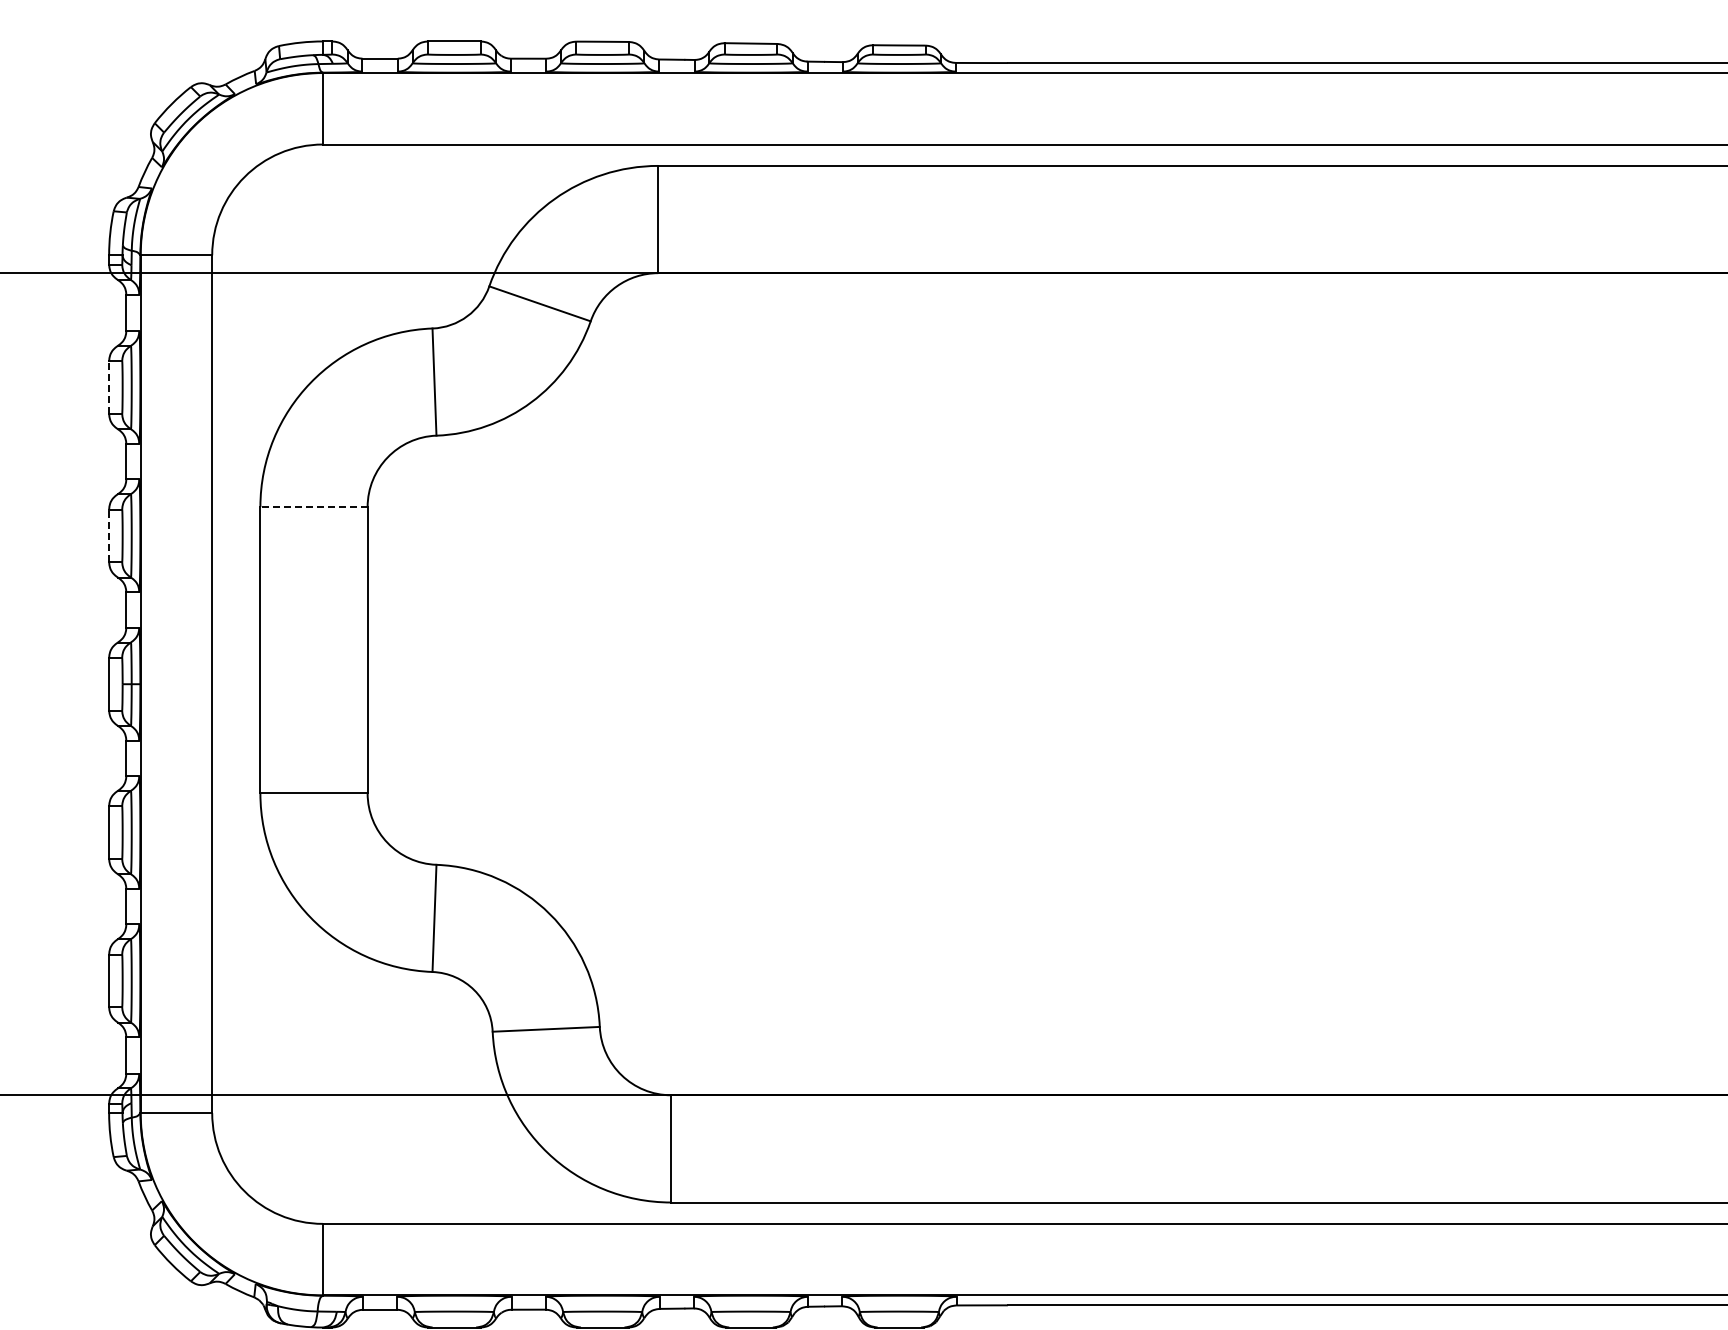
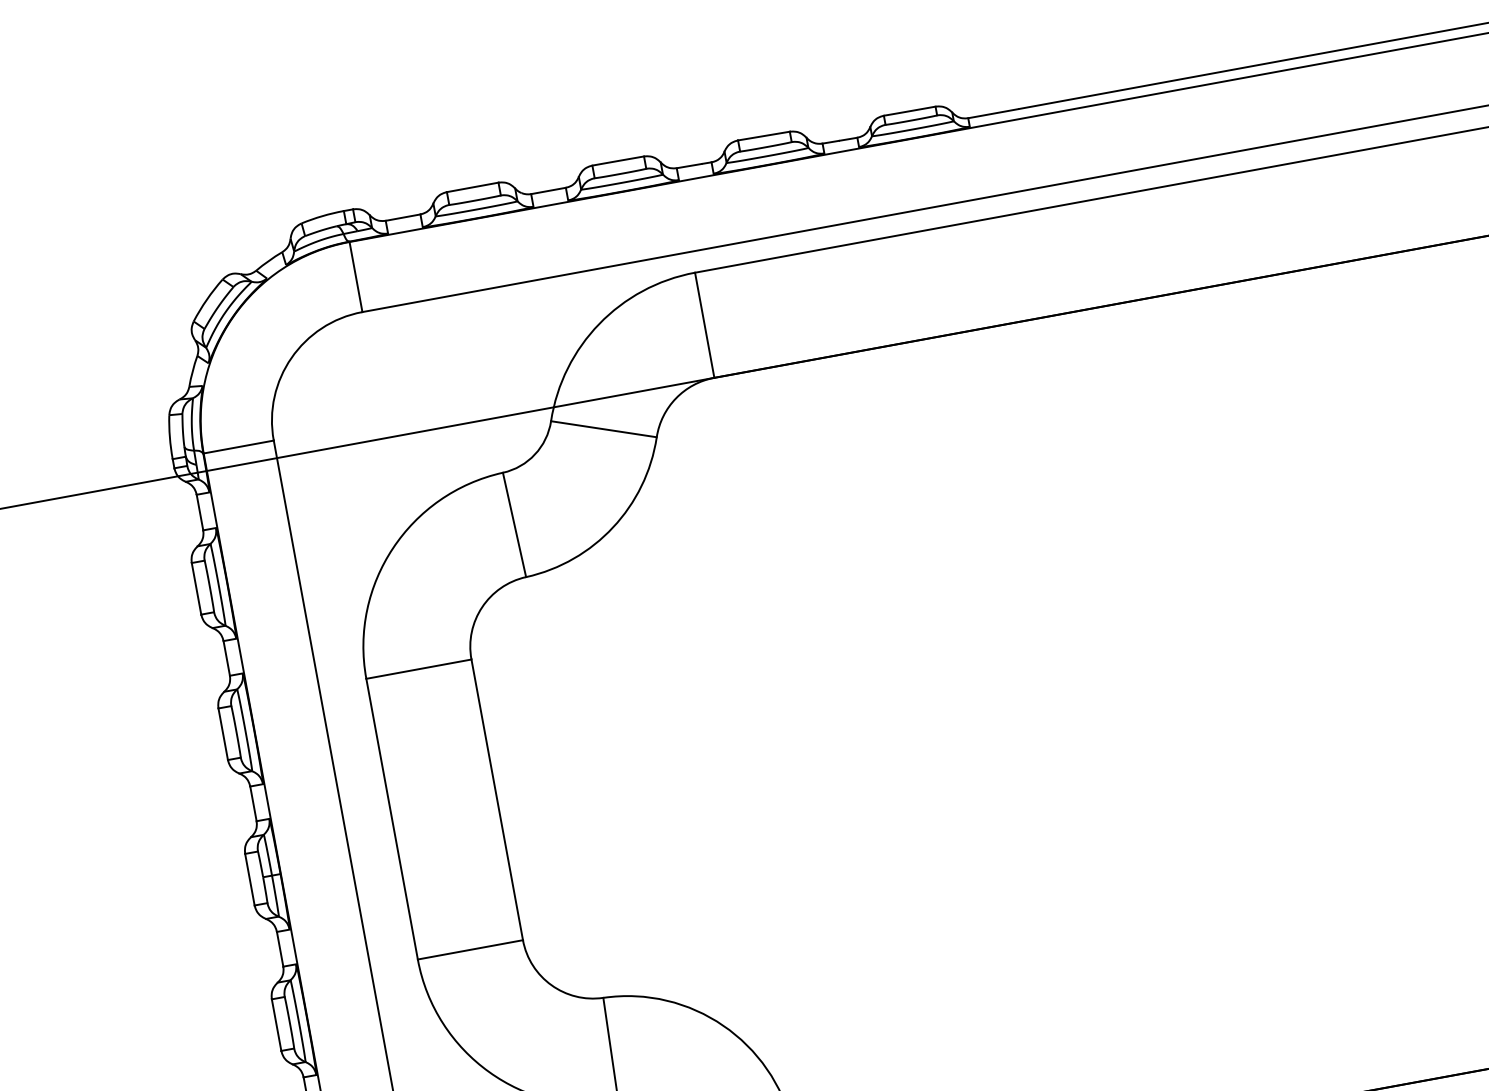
line: (109, 387) -> (196, 588), dashed -> solid
line: (314, 507) -> (419, 669), dashed -> solid
line: (109, 535) -> (223, 733), dashed -> solid

